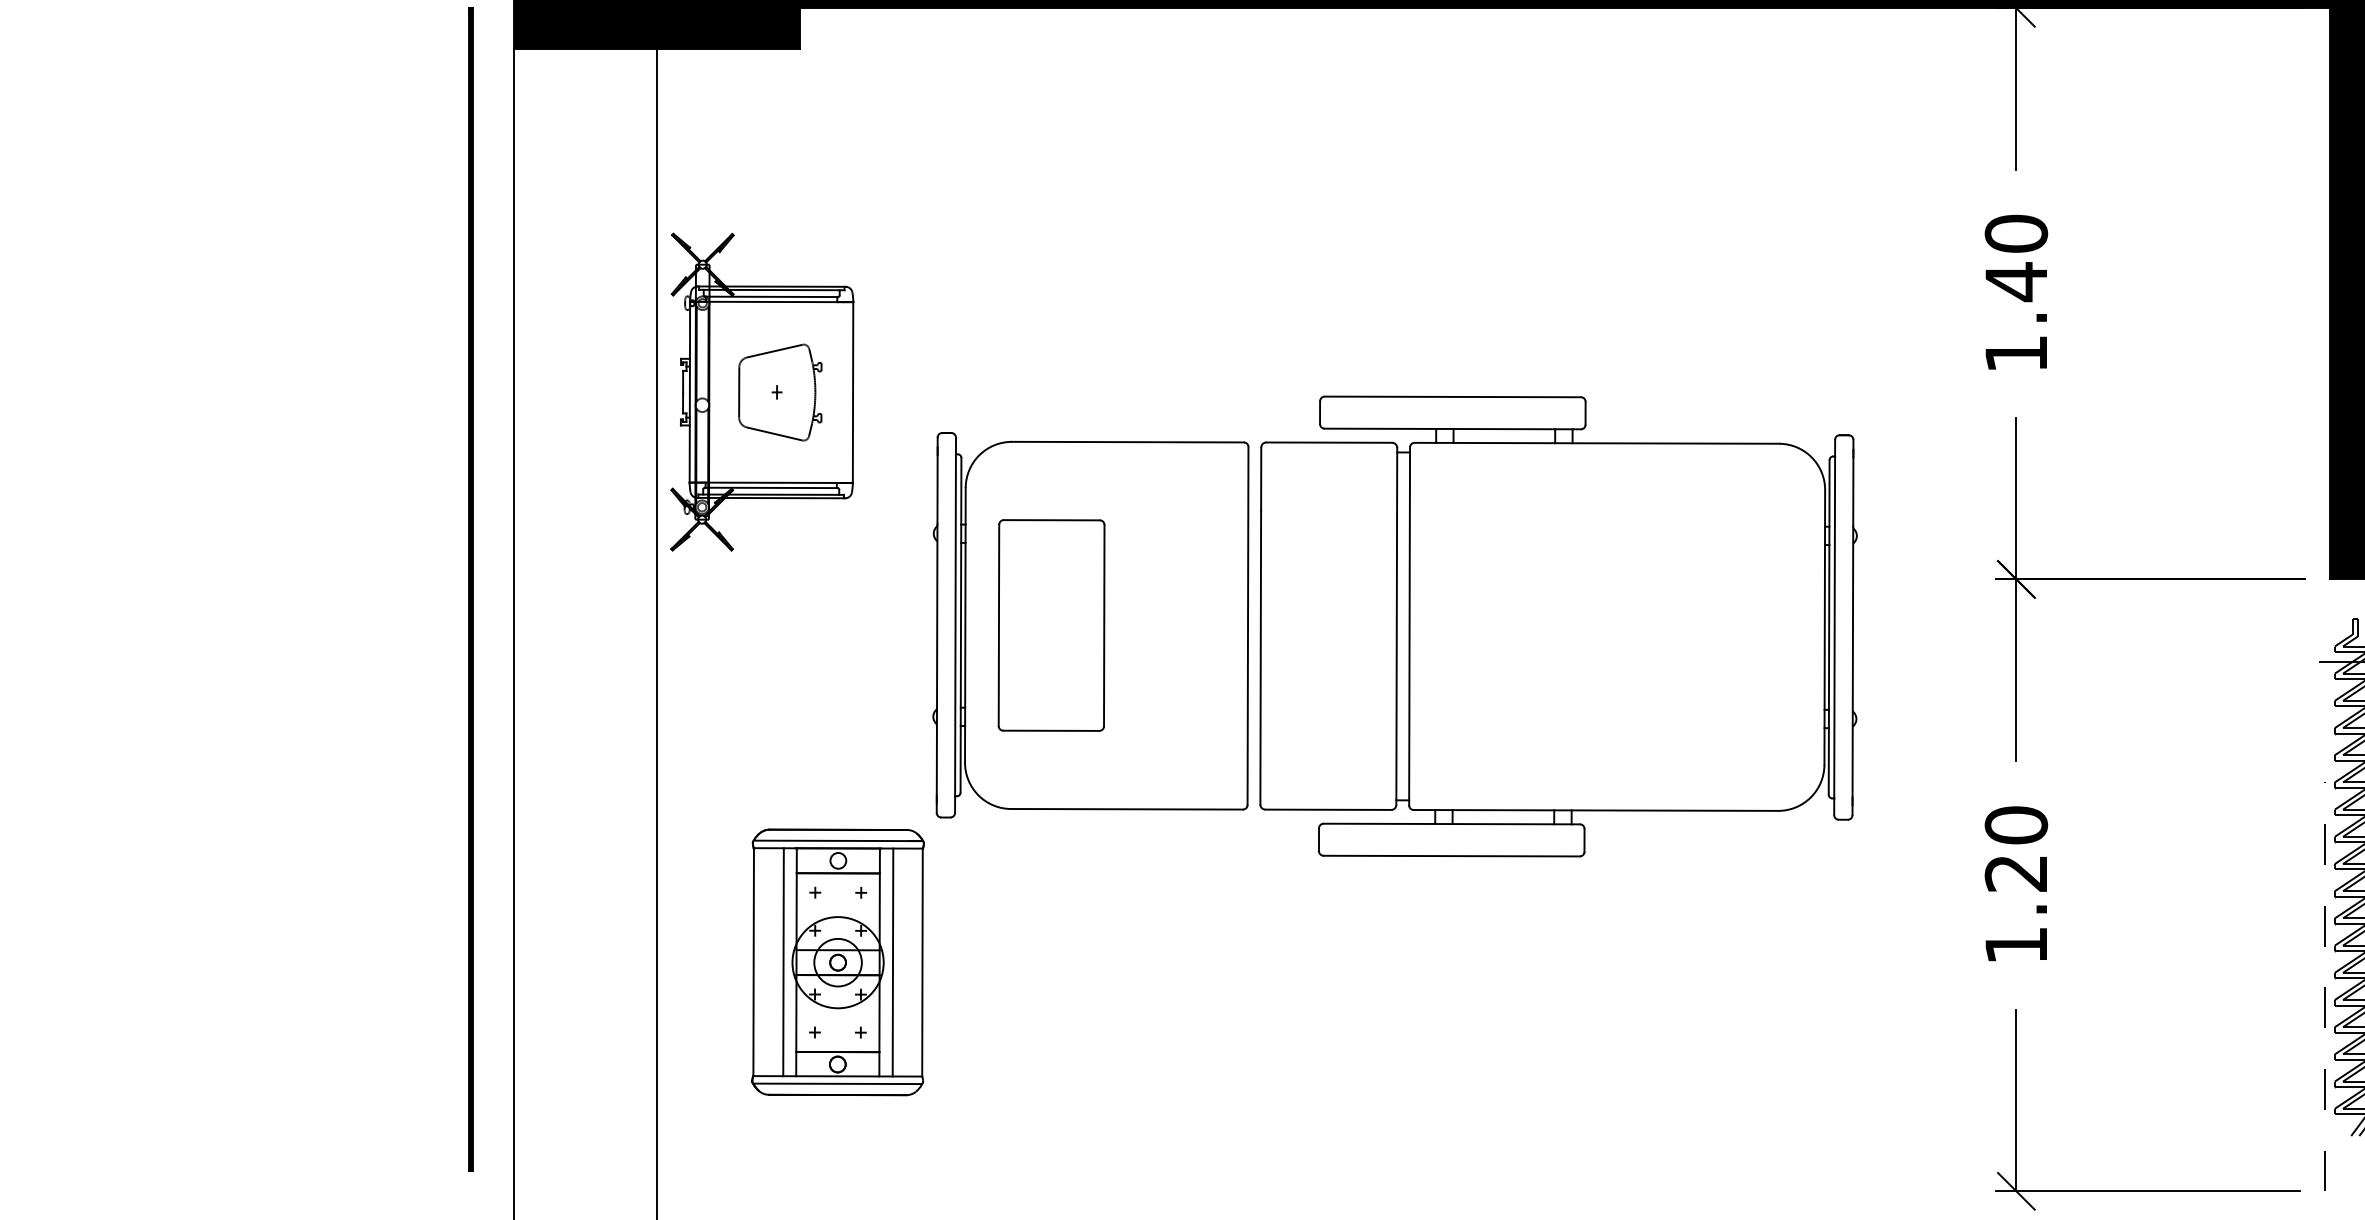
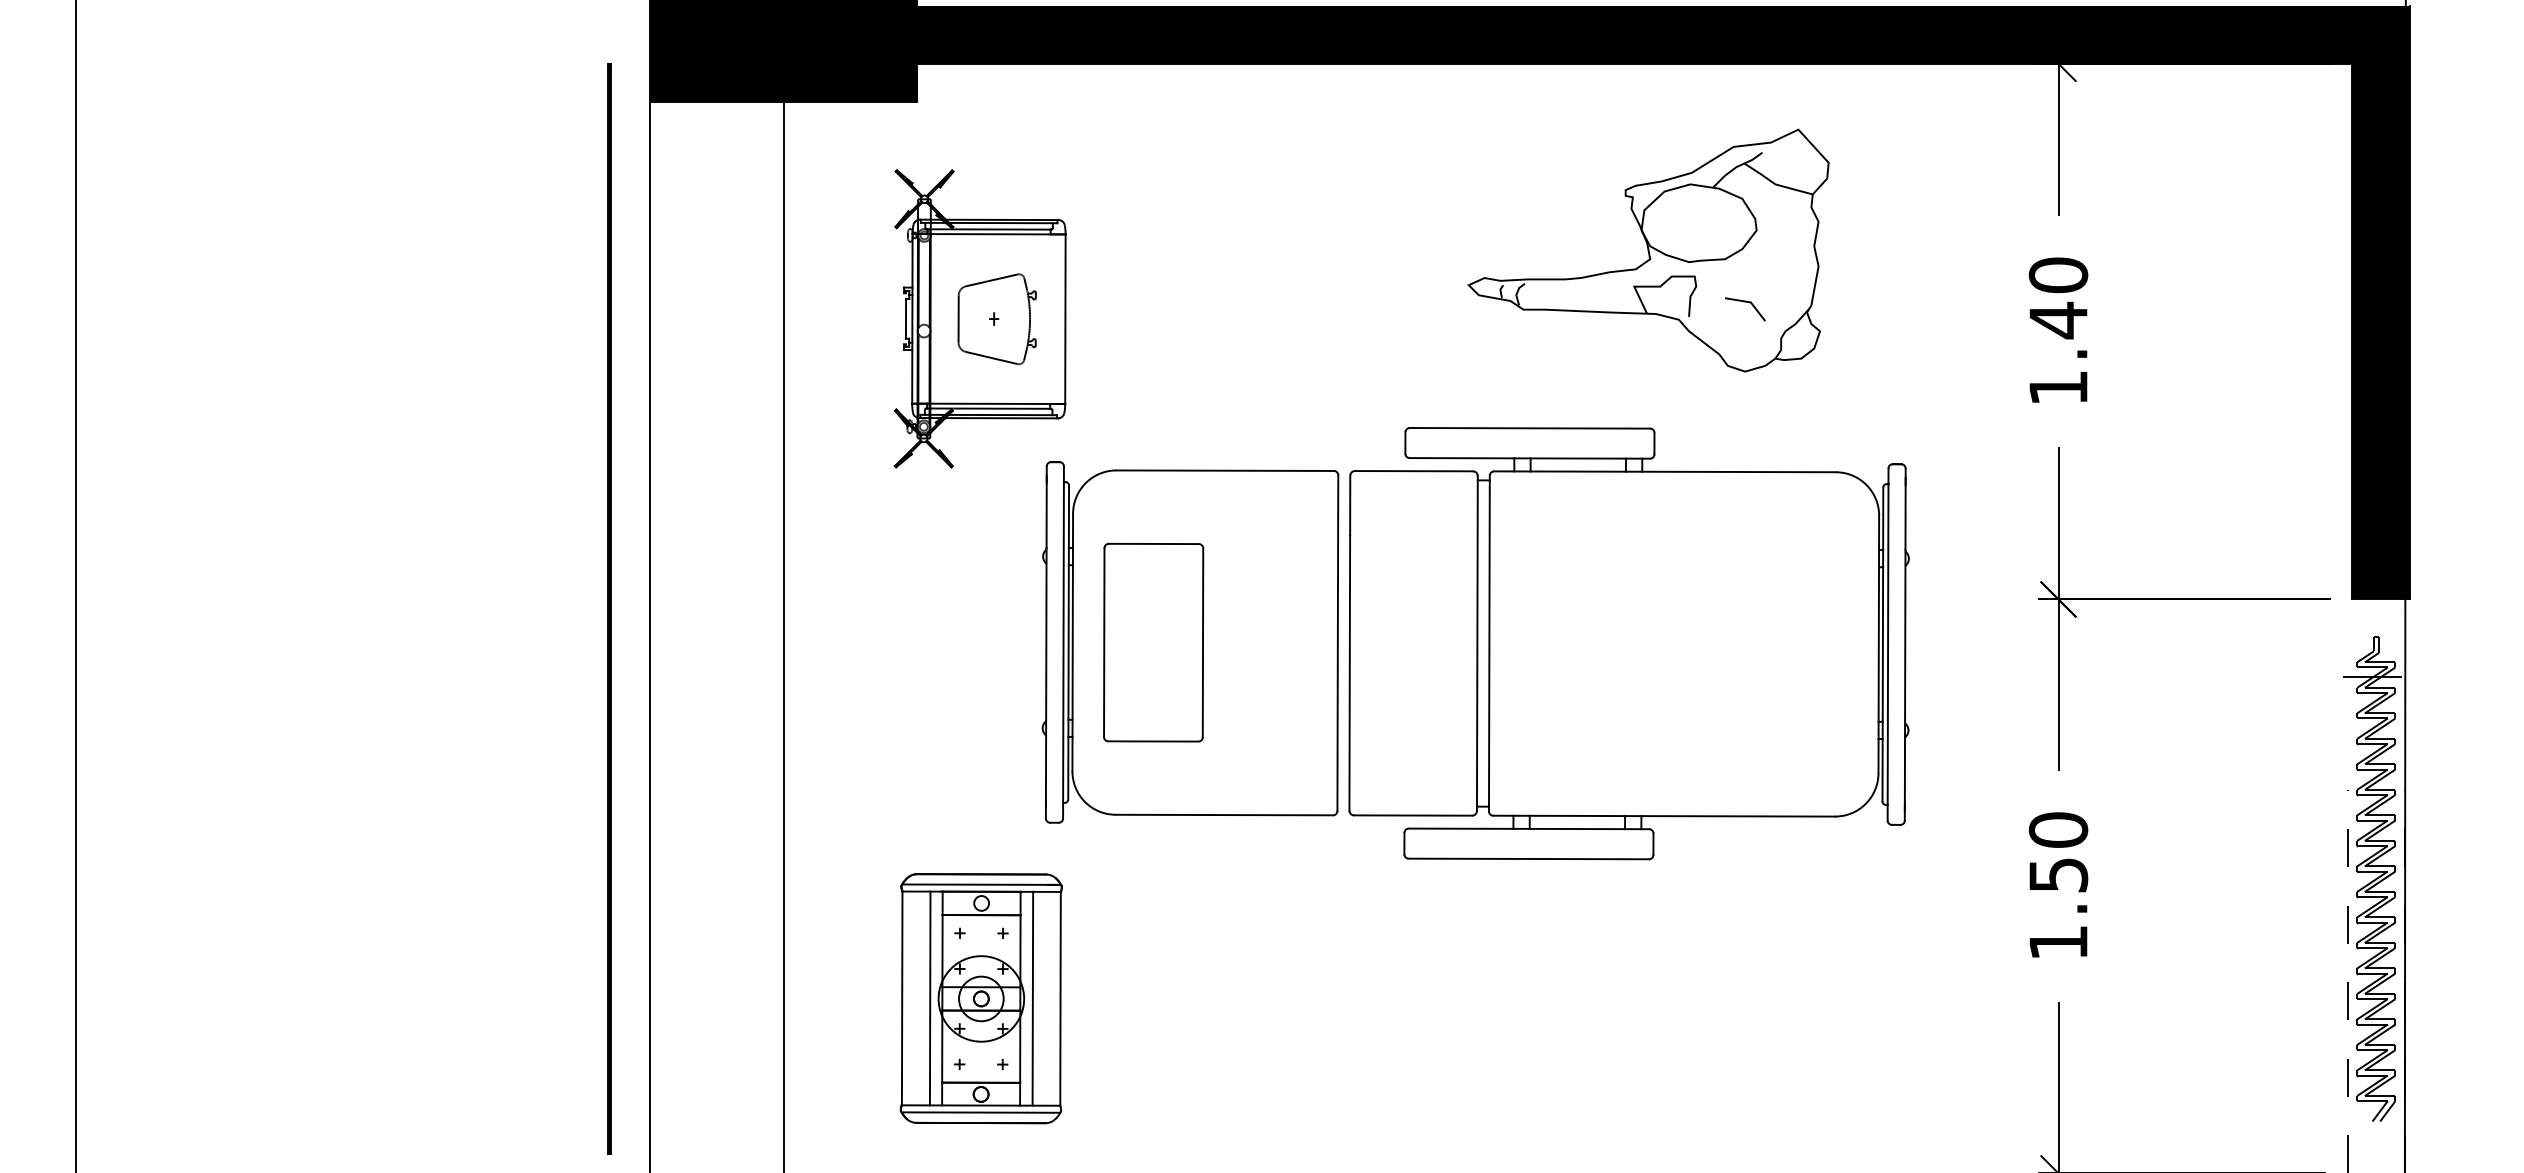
part: (1579, 207) -> (1648, 250), added
part: (761, 391) -> (979, 318), moved
text: (2016, 873) -> (2058, 875), 1.20 -> 1.50
part: (837, 962) -> (980, 998), moved

